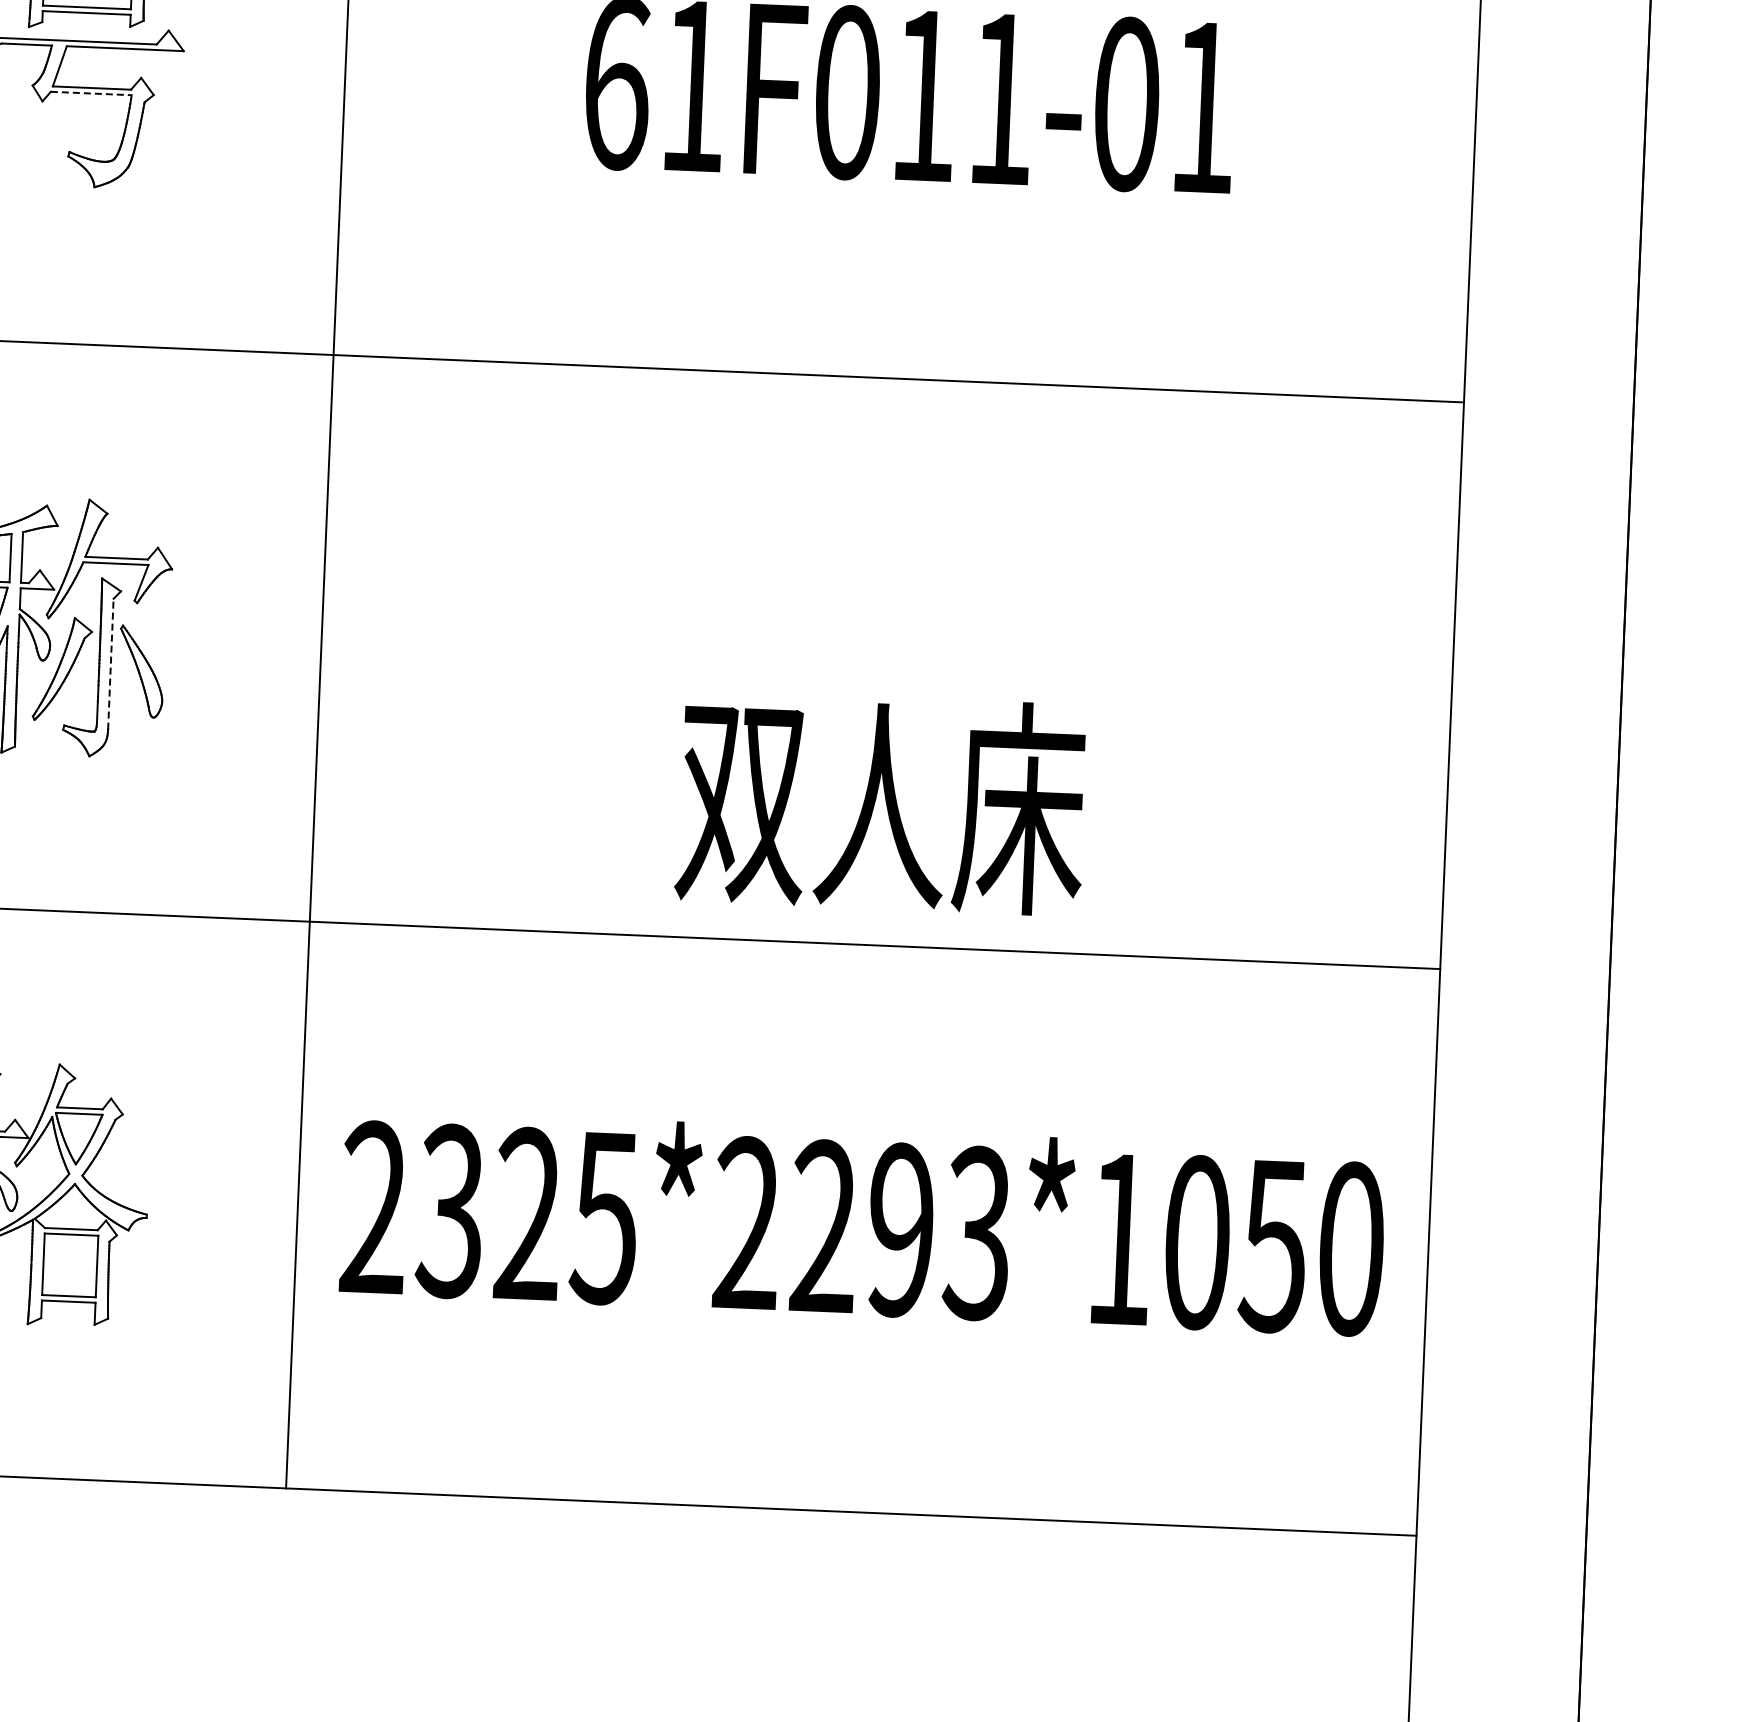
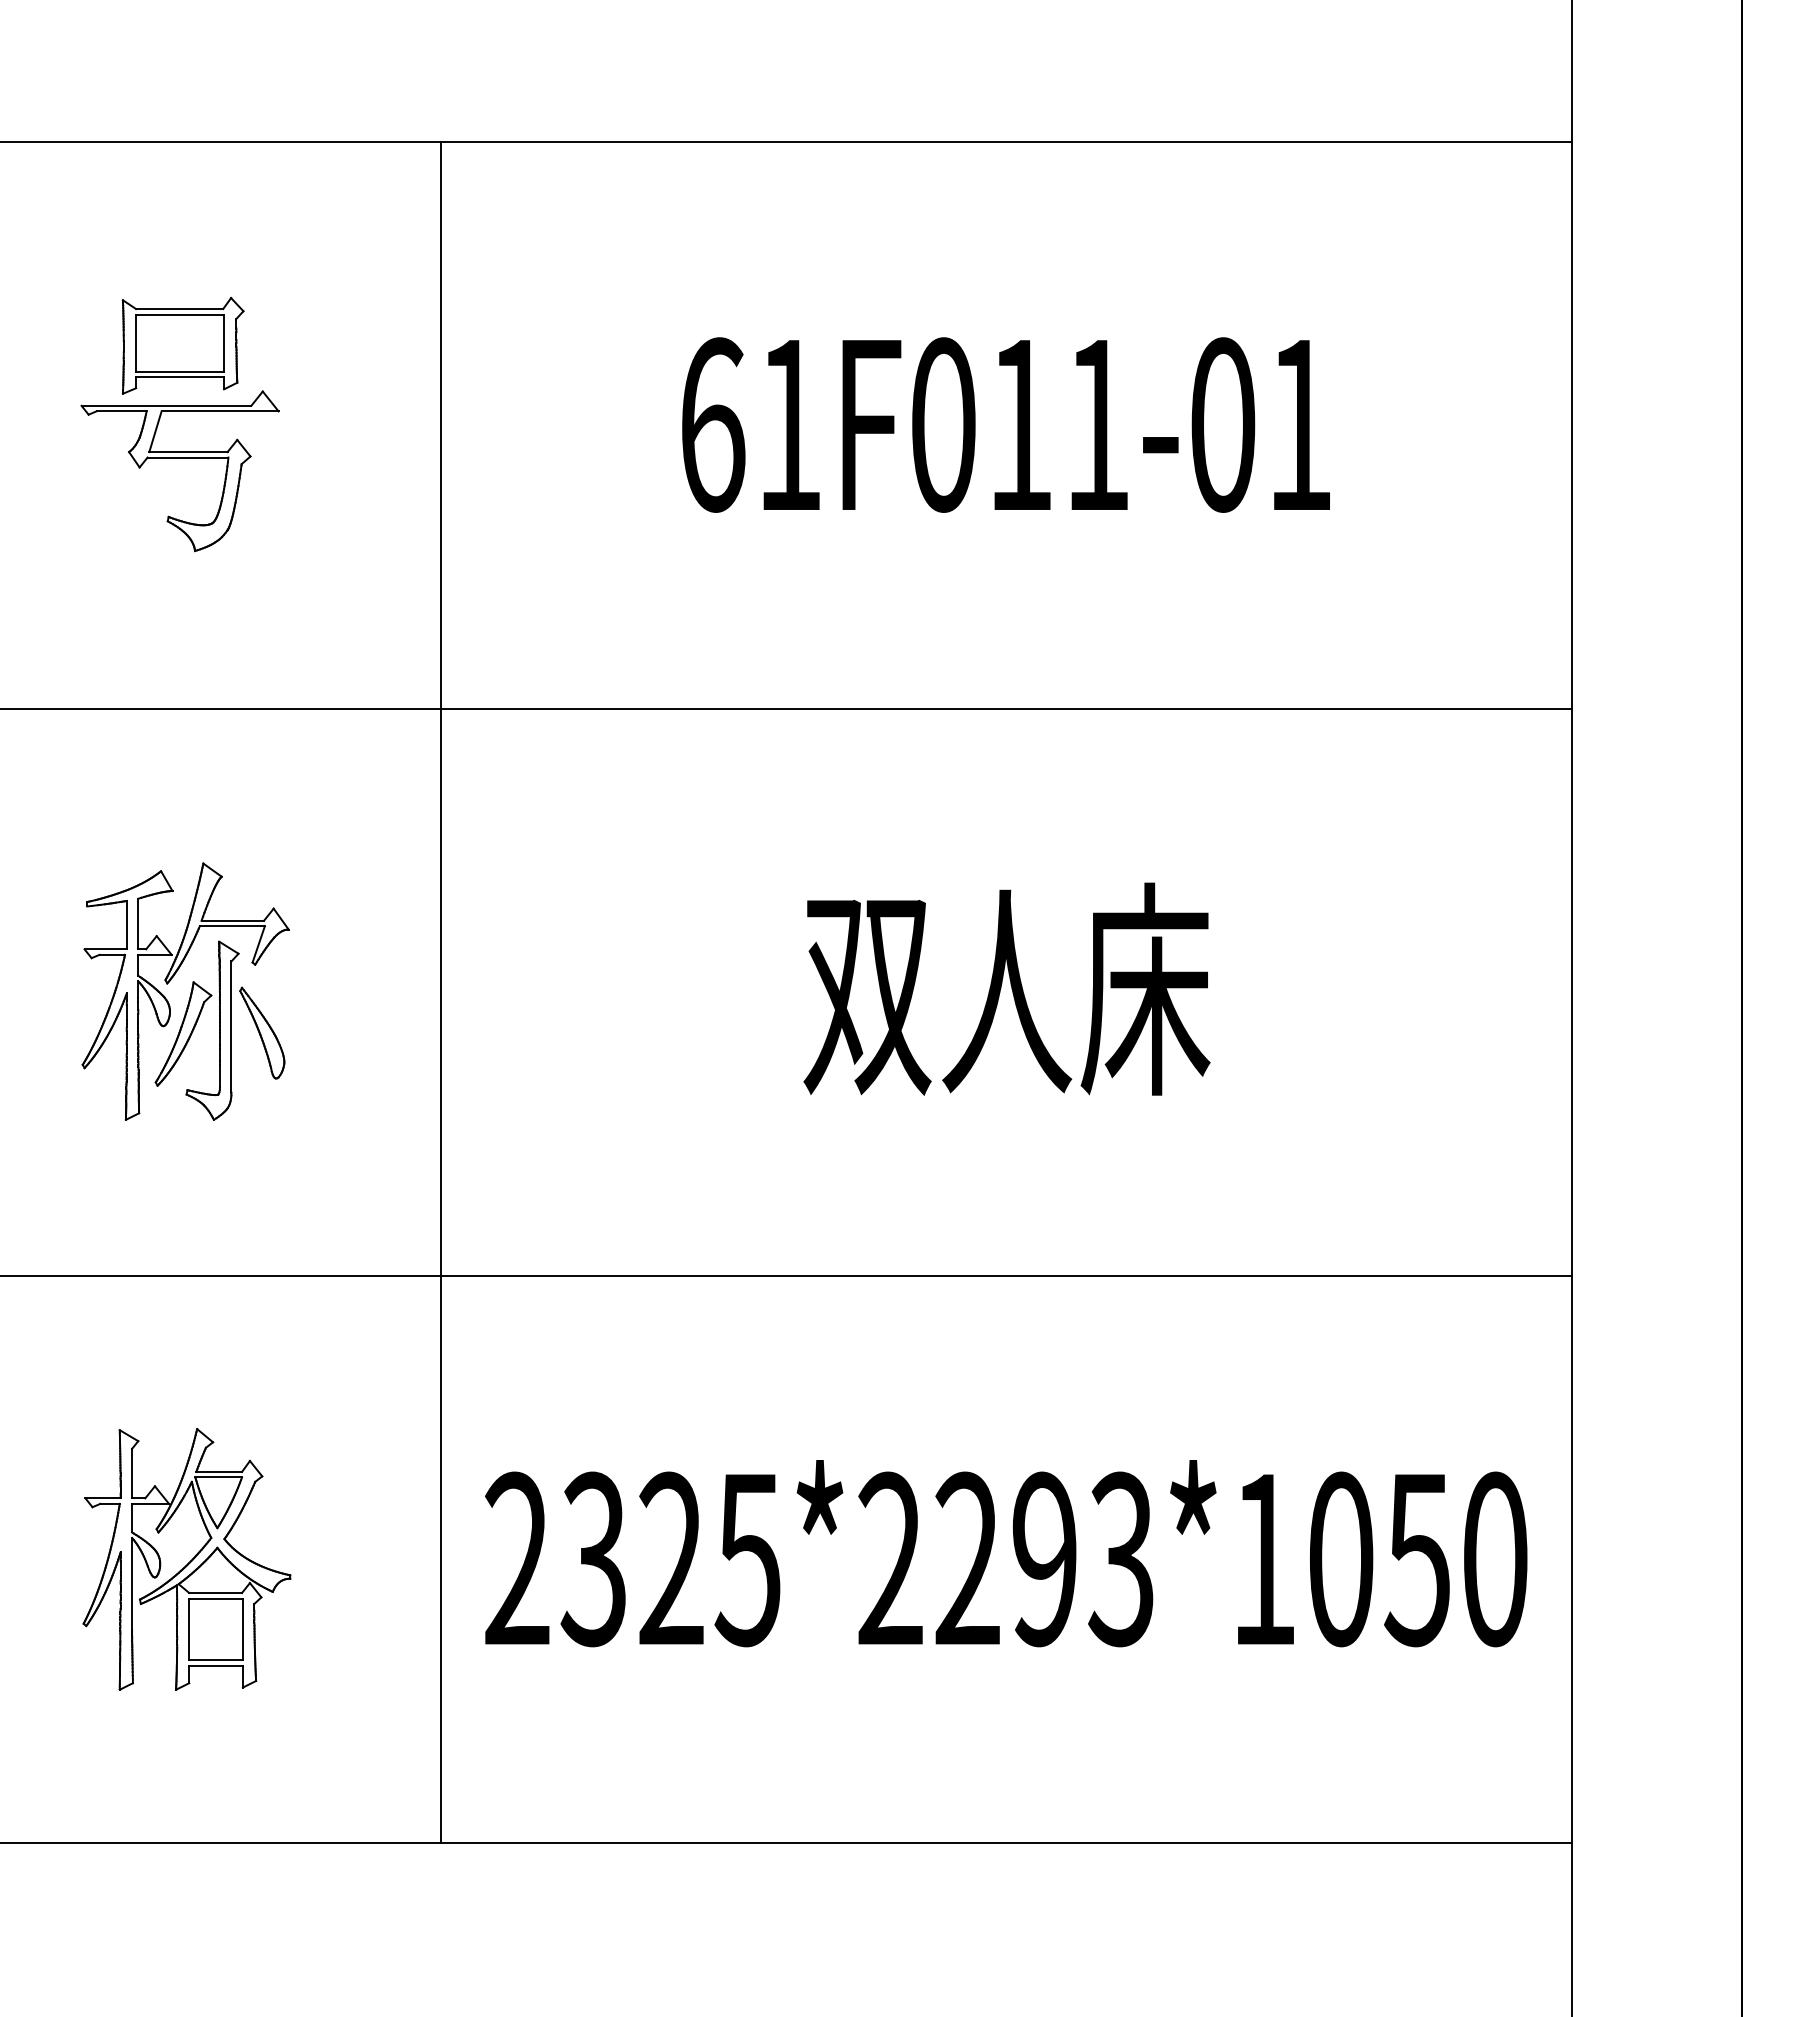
line: (91, 93) -> (188, 457), dashed -> solid
line: (110, 663) -> (231, 1026), dashed -> solid
text: (880, 802) -> (1006, 988), moved

